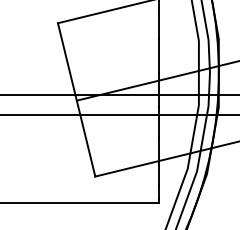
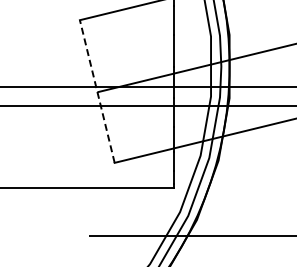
line: (76, 99) -> (97, 91), solid -> dashed

